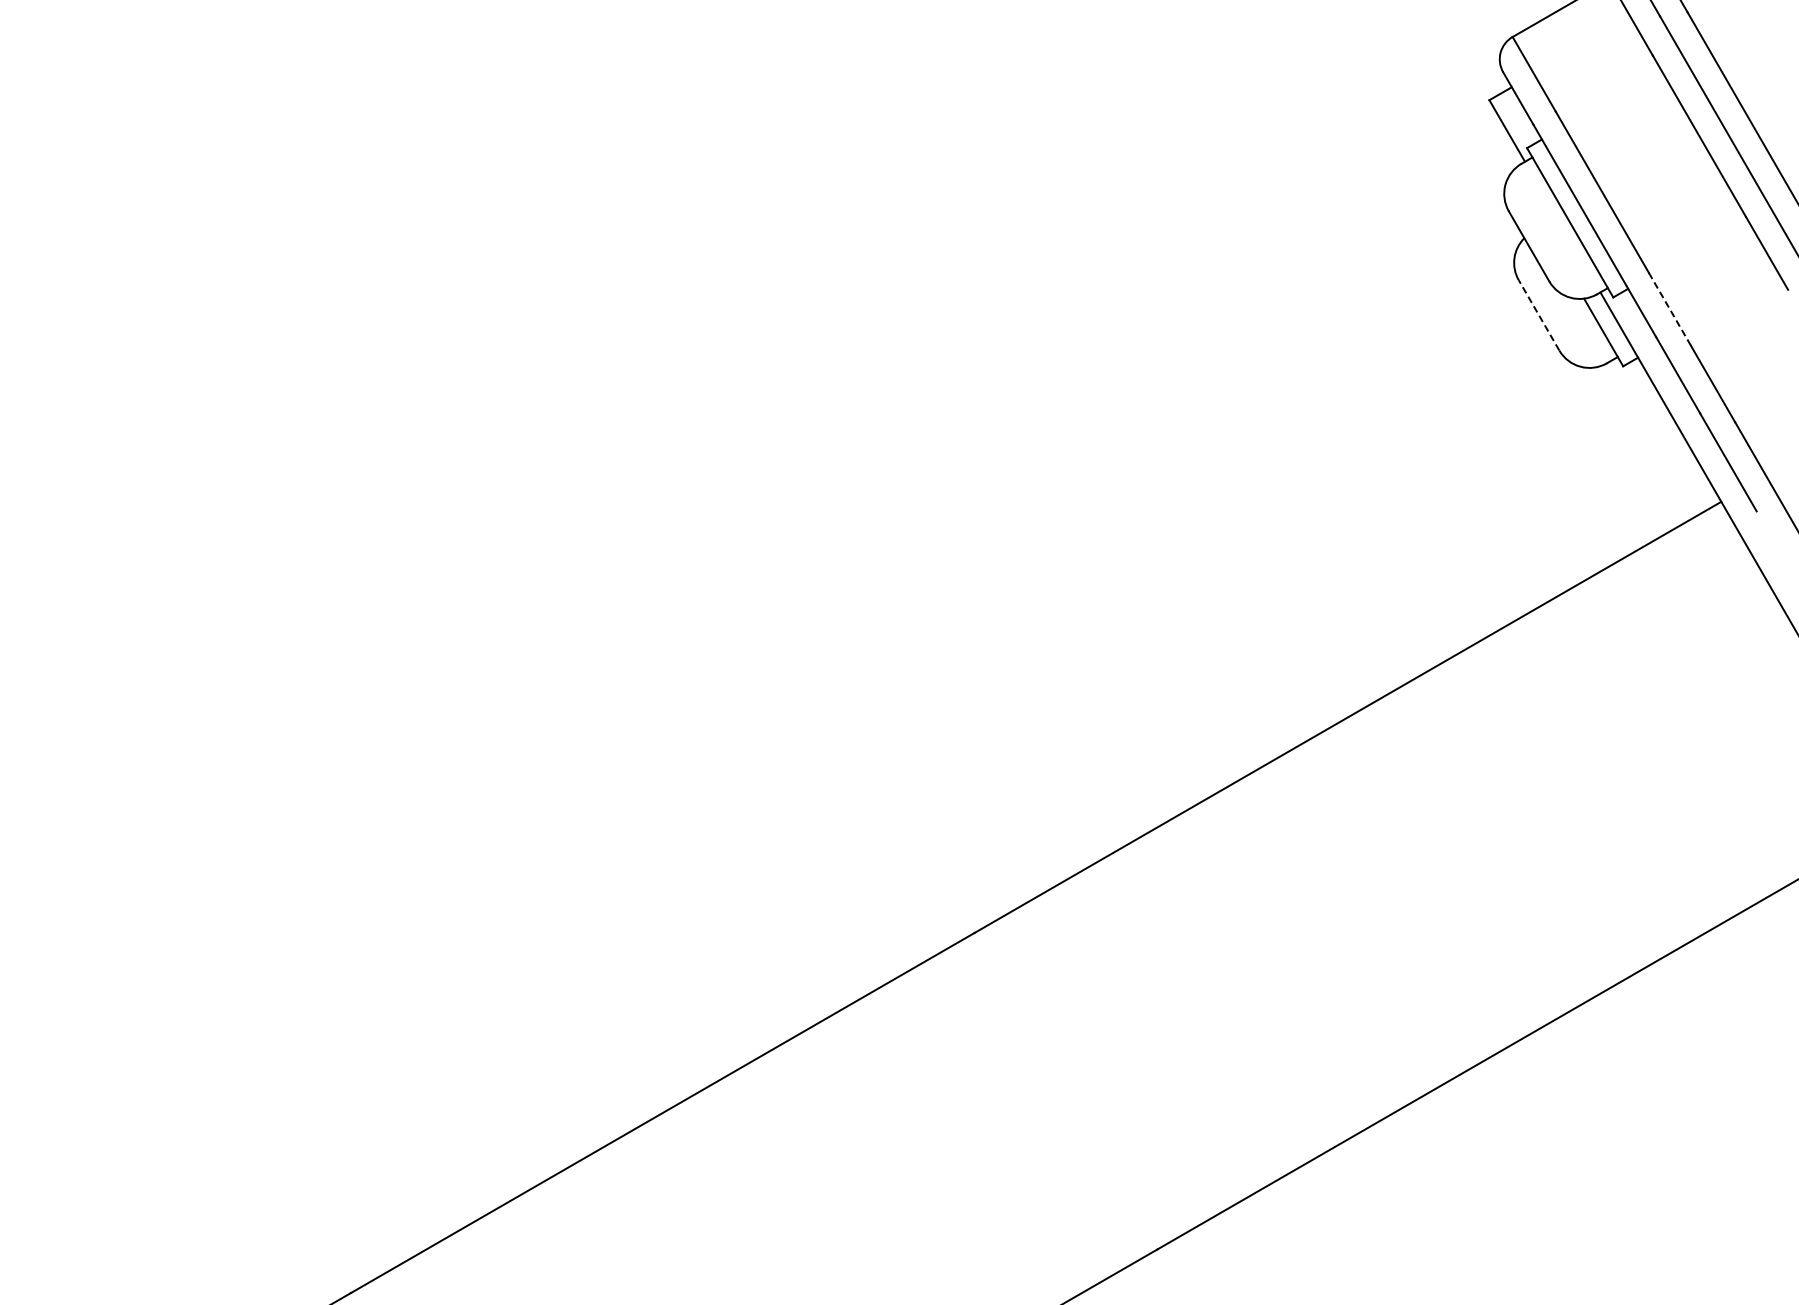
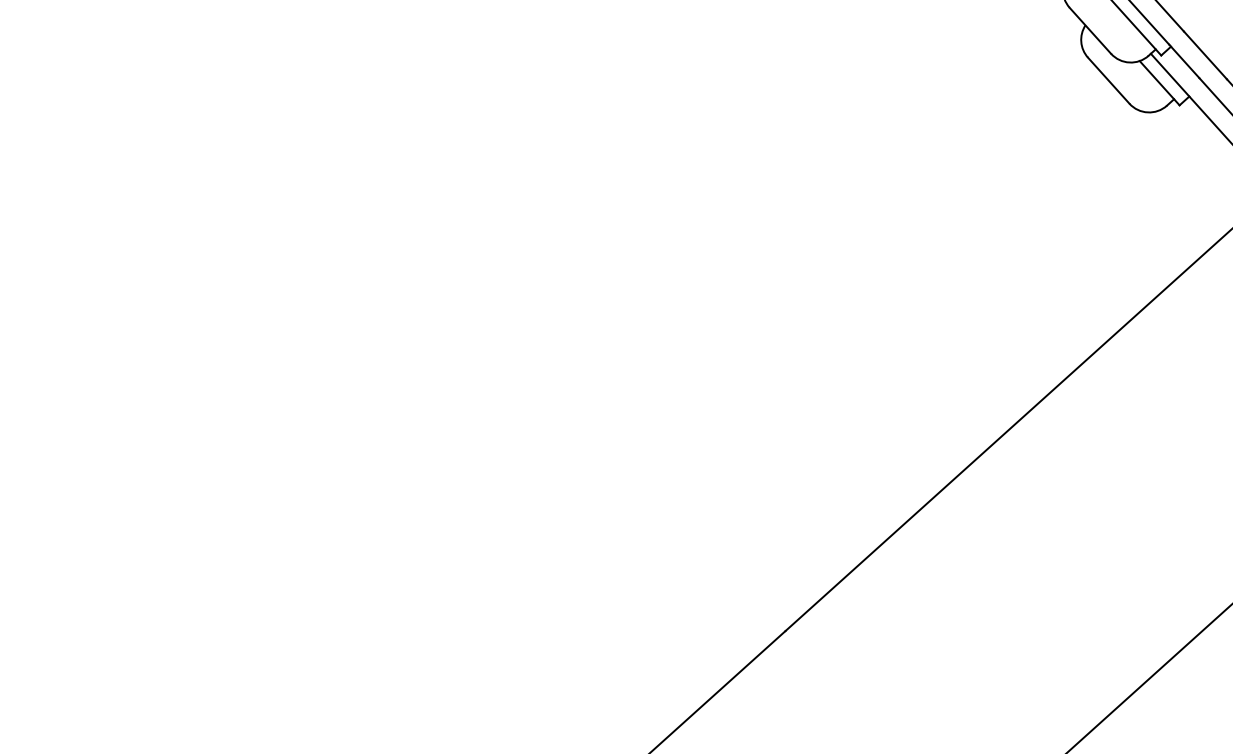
line: (1670, 309) -> (1205, 55), dashed -> solid
line: (1539, 315) -> (1109, 80), dashed -> solid

